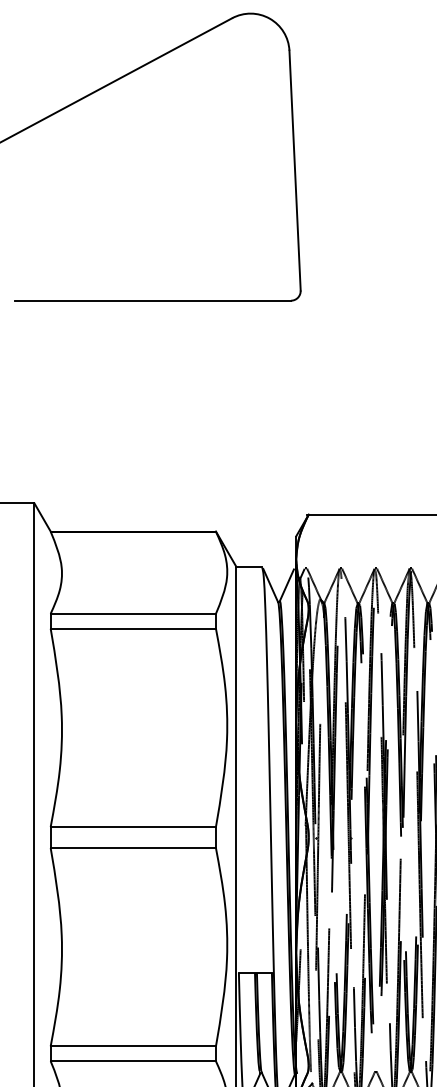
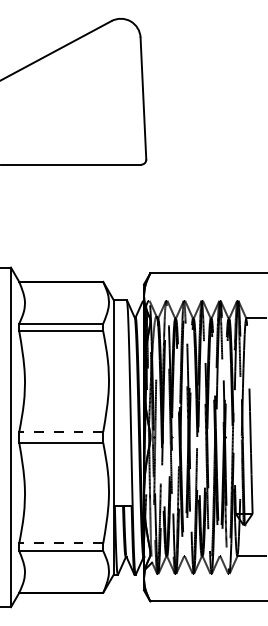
line: (133, 827) -> (61, 432), solid -> dashed
line: (133, 1046) -> (61, 543), solid -> dashed

